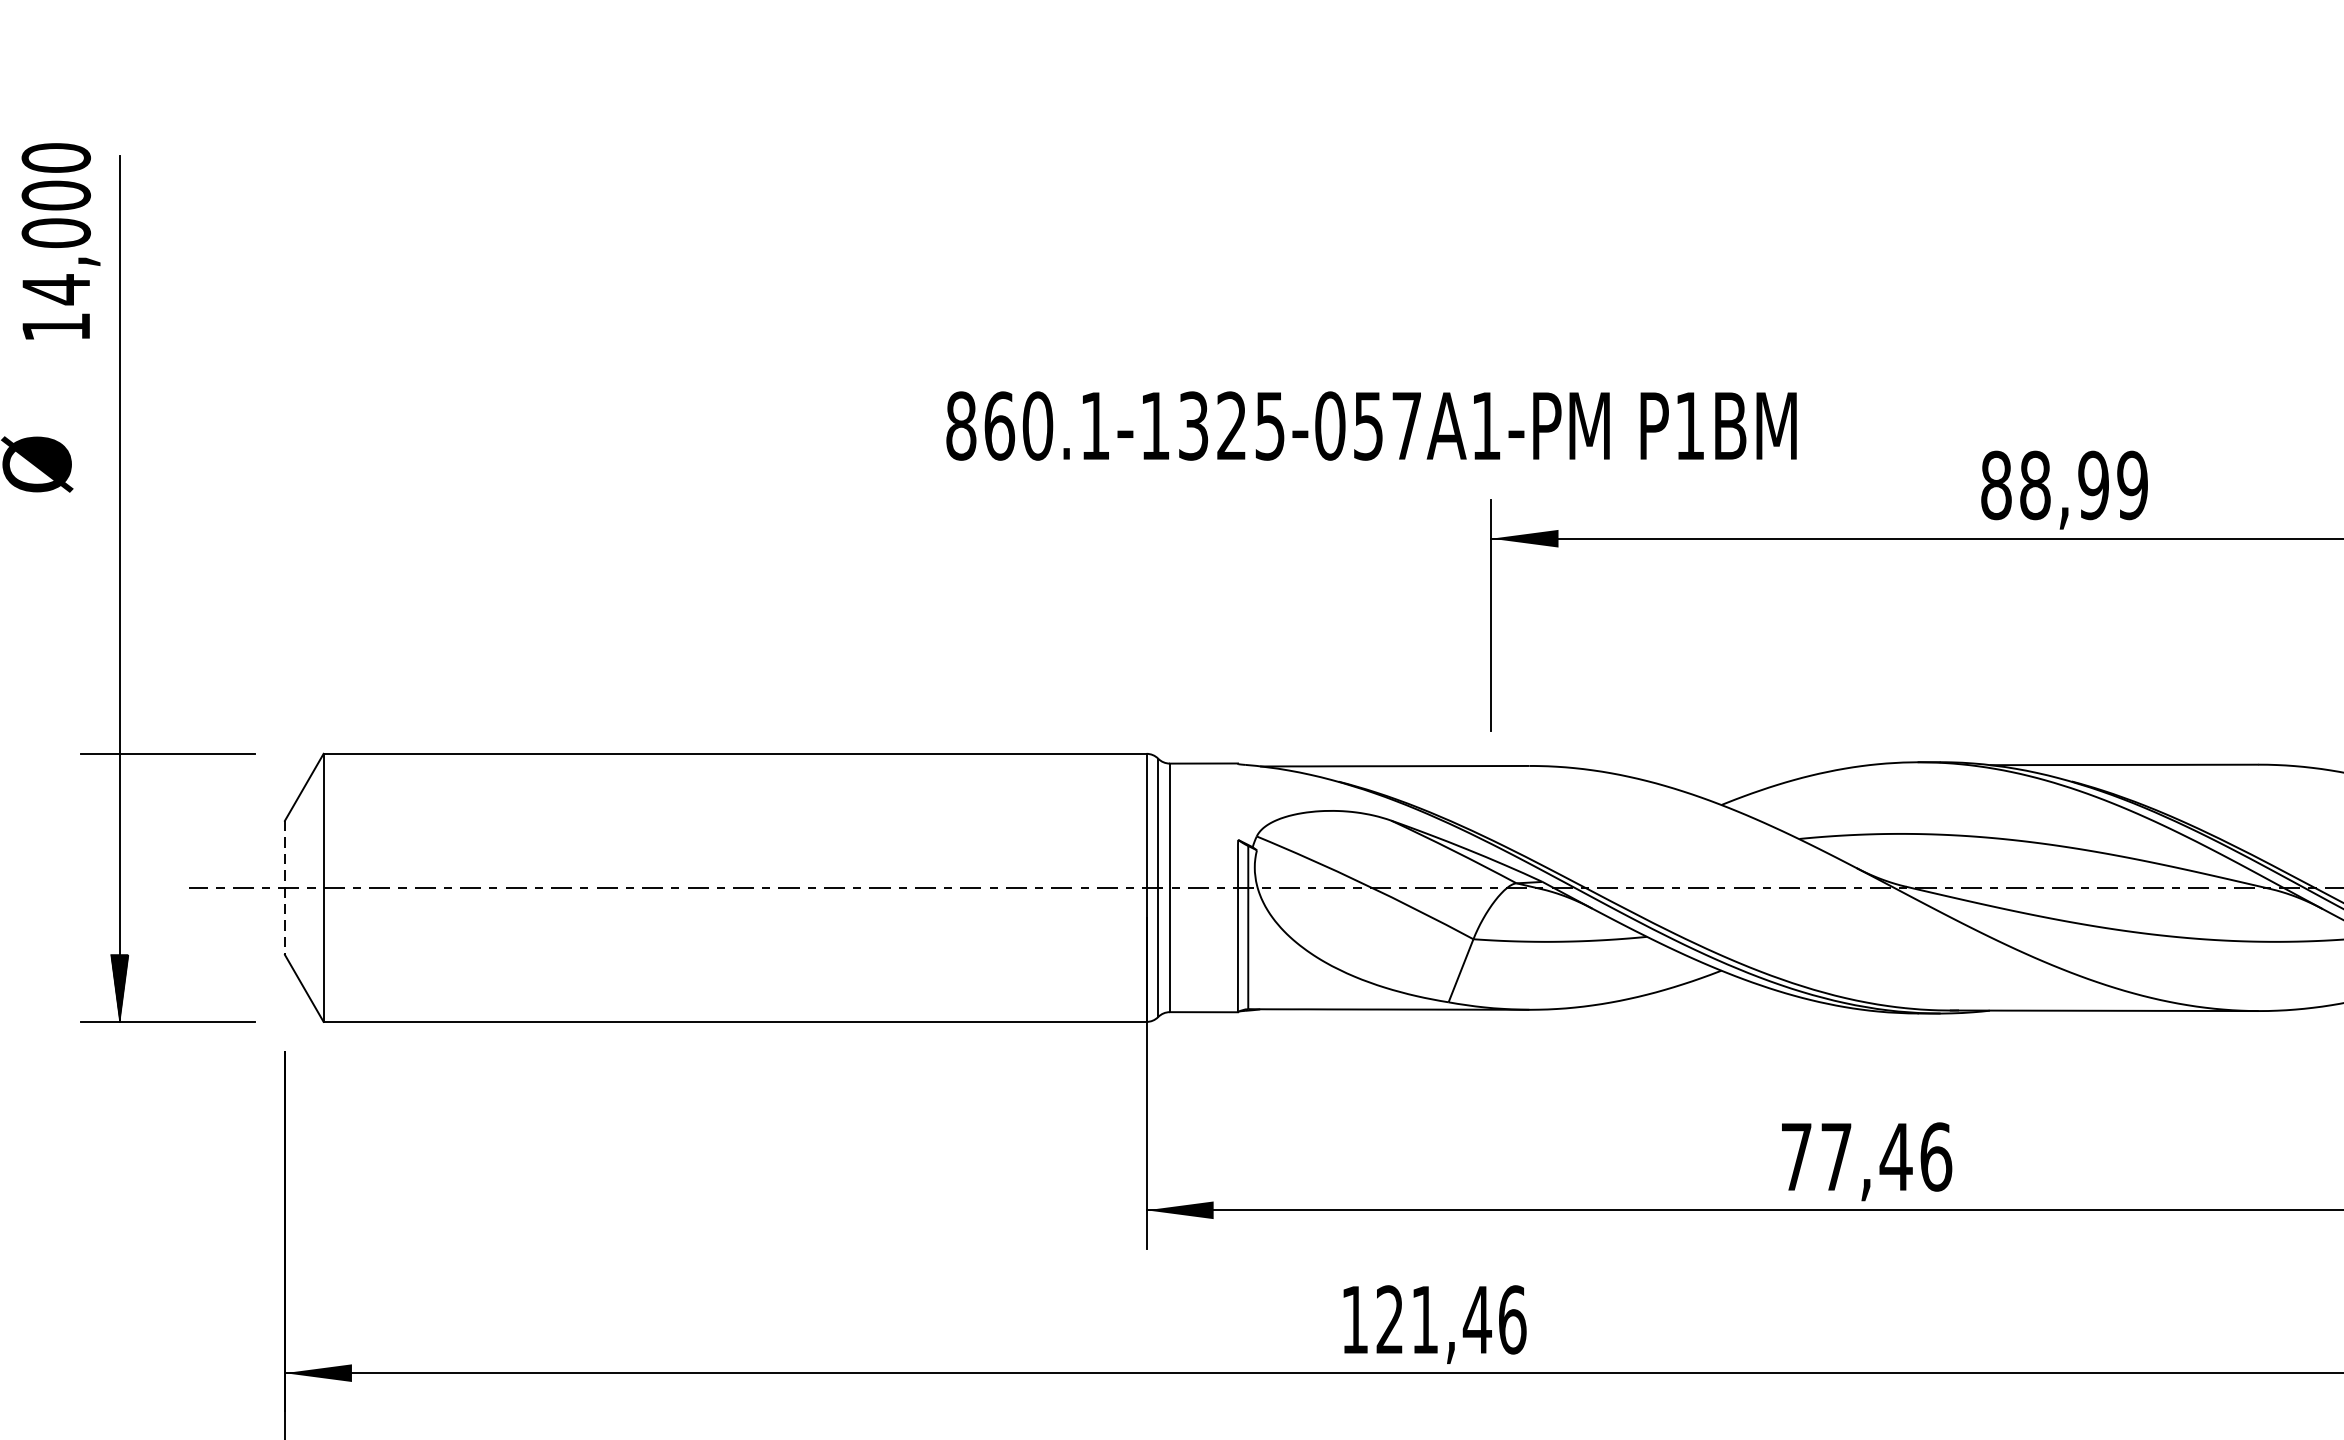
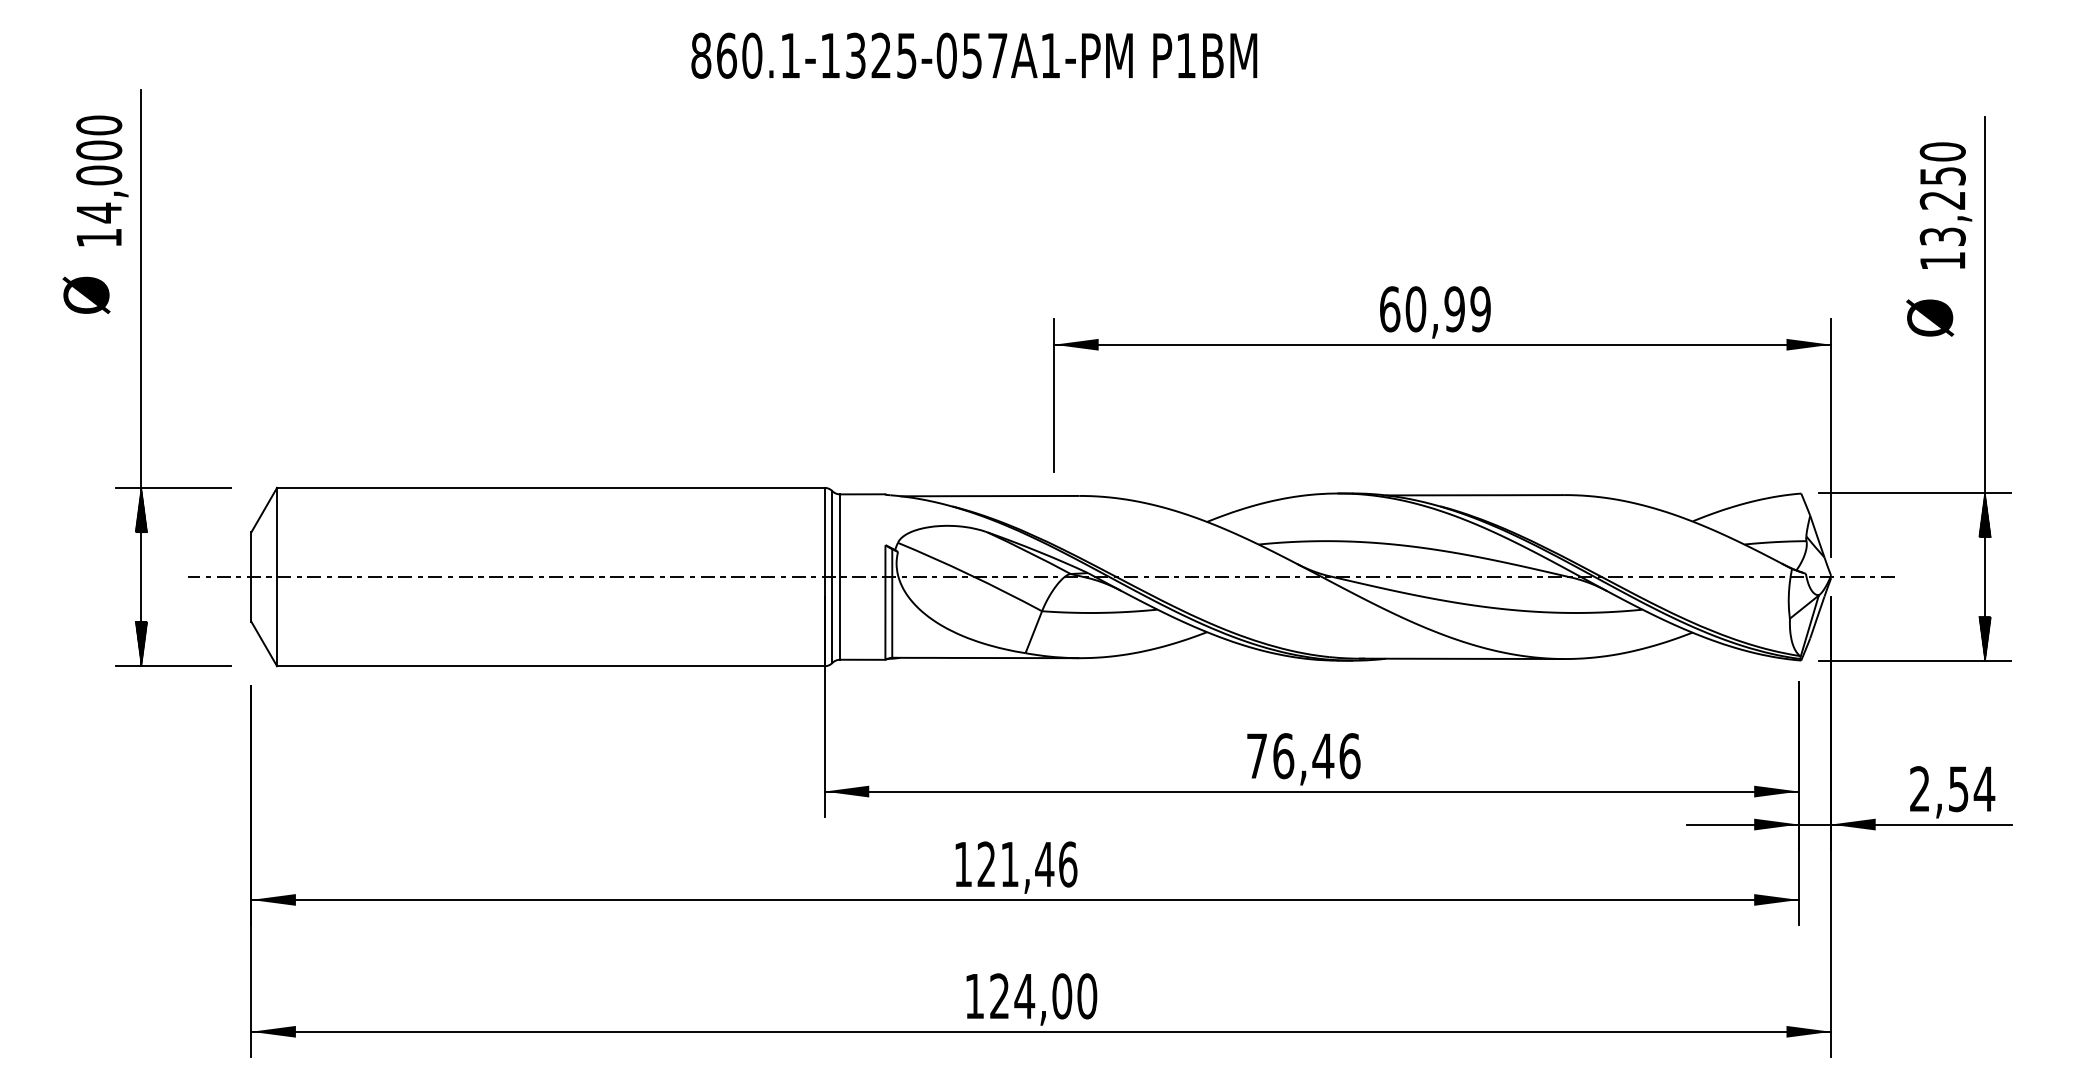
text: (61, 240) -> (102, 180), moved
text: (1371, 425) -> (974, 55), moved
text: (2016, 485) -> (1403, 309), 88,99 -> 60,99
hatch: (119, 787) -> (141, 510), added
line: (285, 888) -> (251, 577), dashed -> solid
text: (1836, 1157) -> (1283, 756), 77,46 -> 76,46

